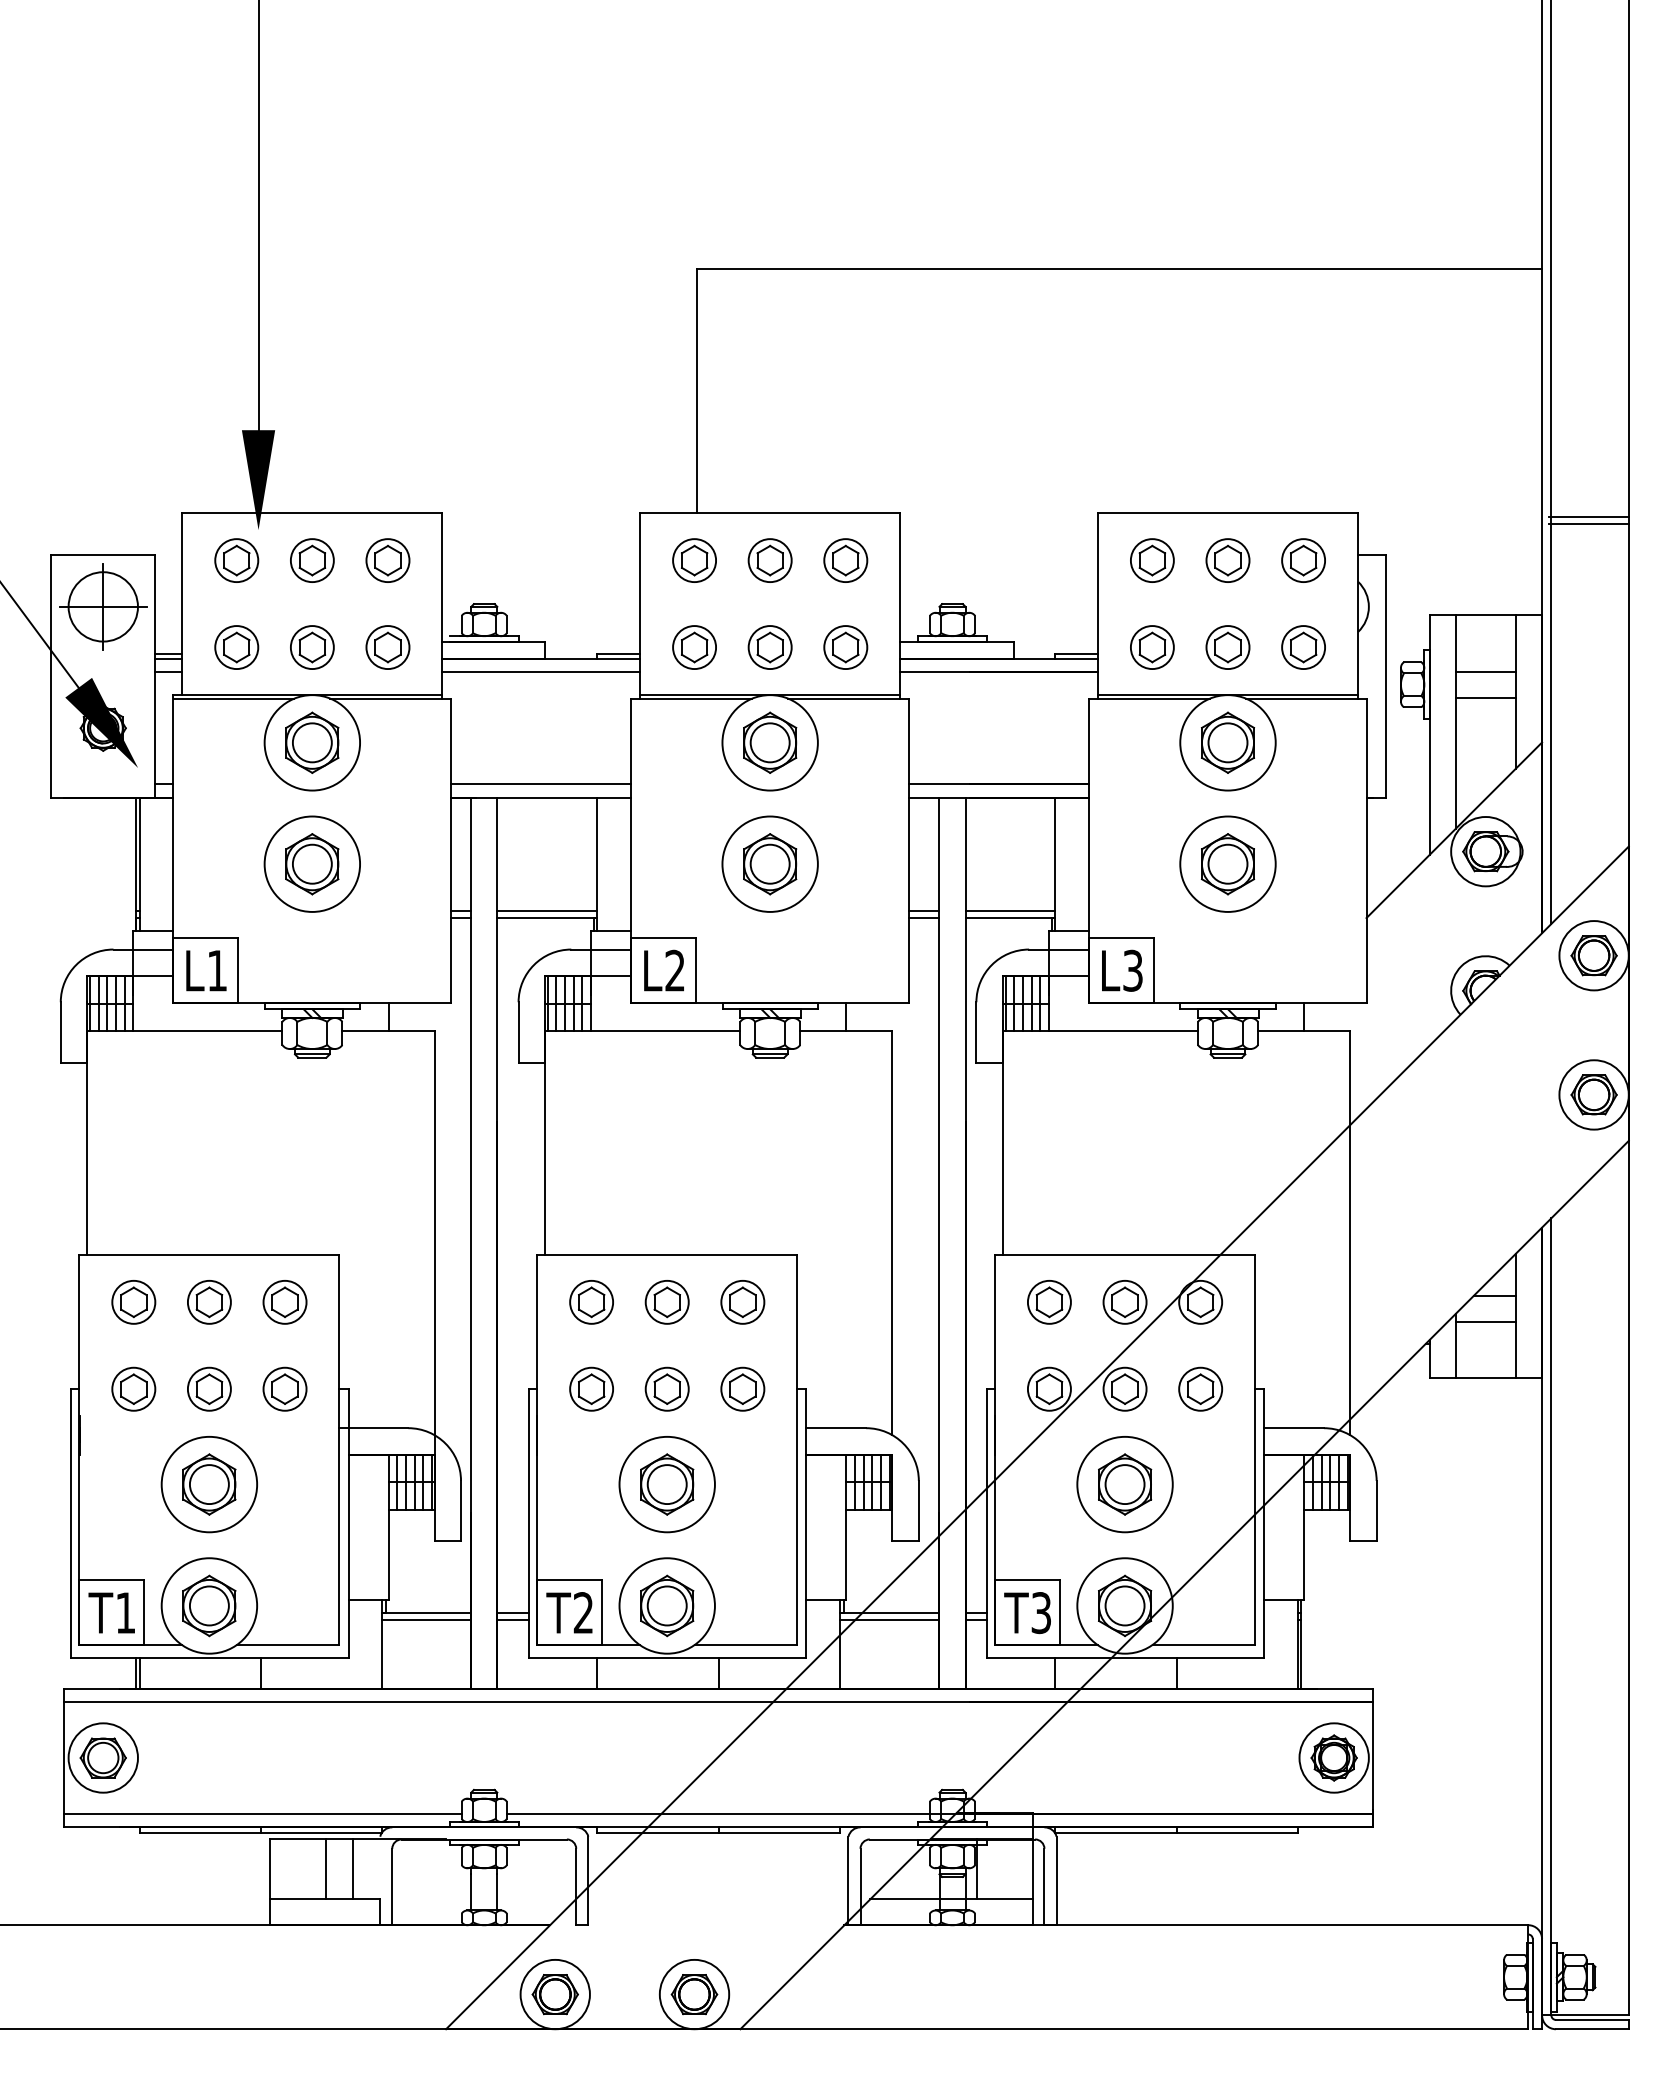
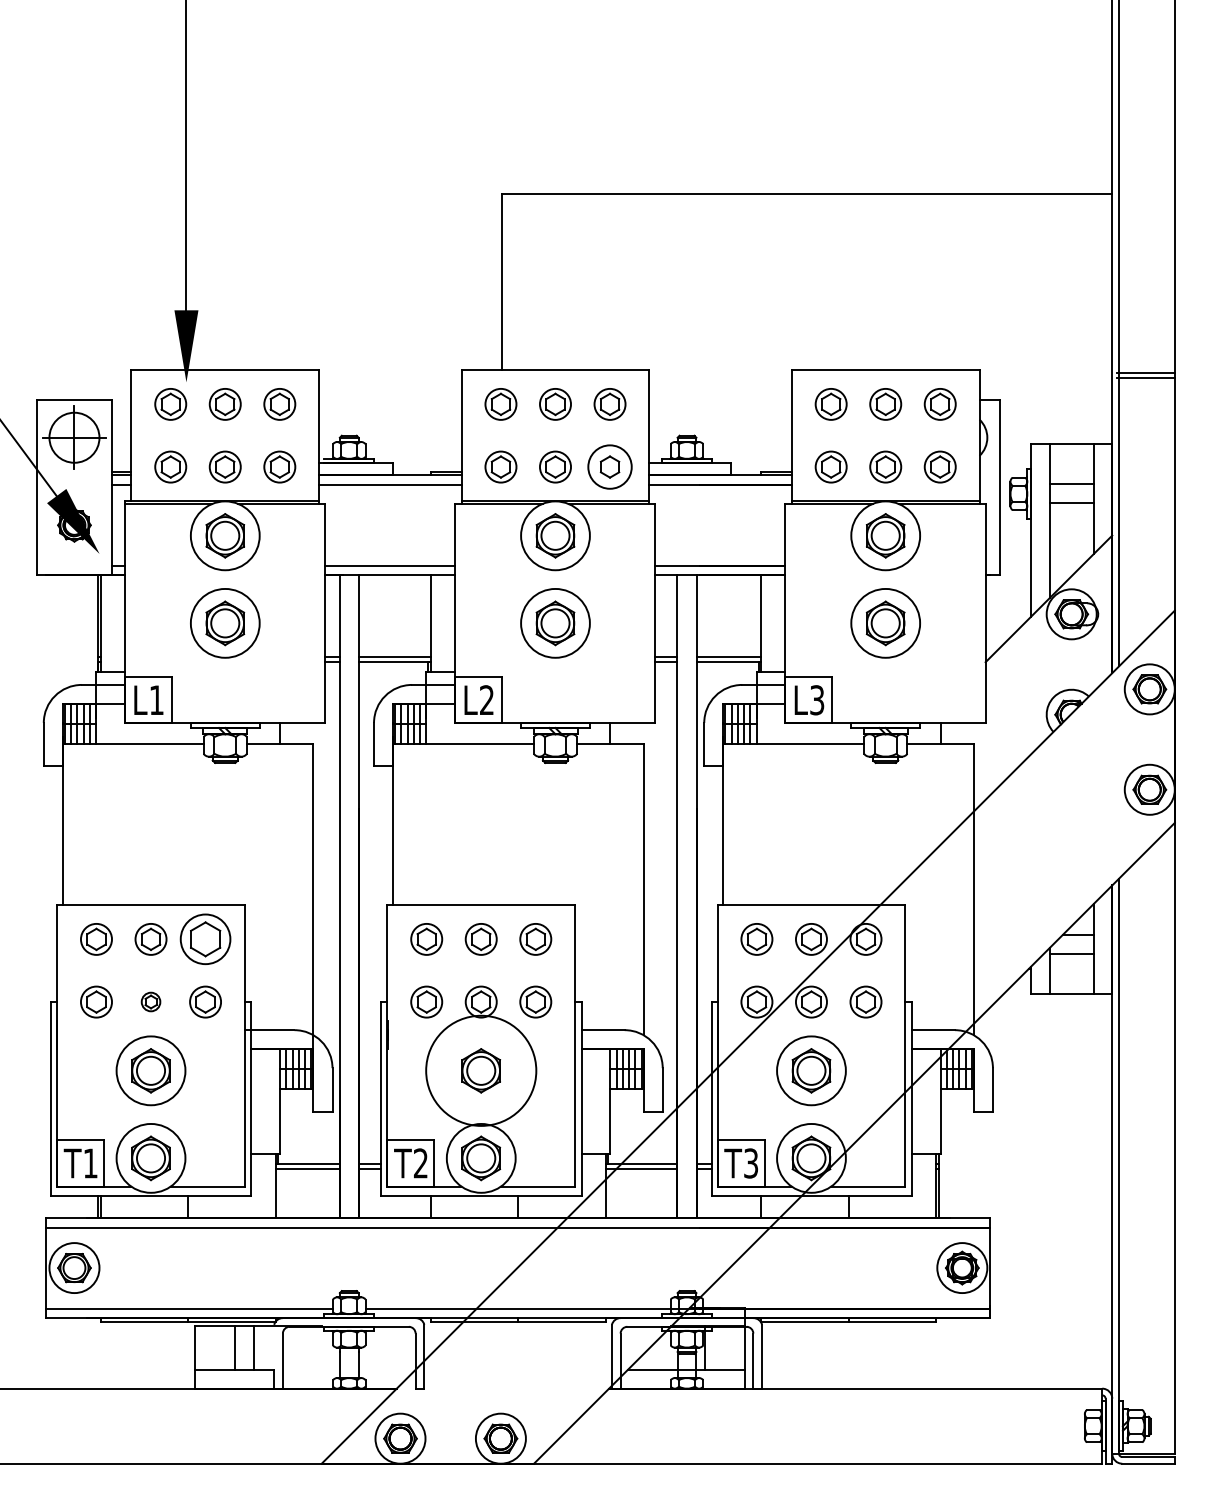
circle: (845, 647) -> (609, 467), size x1.4
part: (284, 1302) -> (205, 939), size x1.6
part: (209, 1388) -> (151, 1001), size x0.6
circle: (666, 1484) -> (480, 1070), size x1.6

